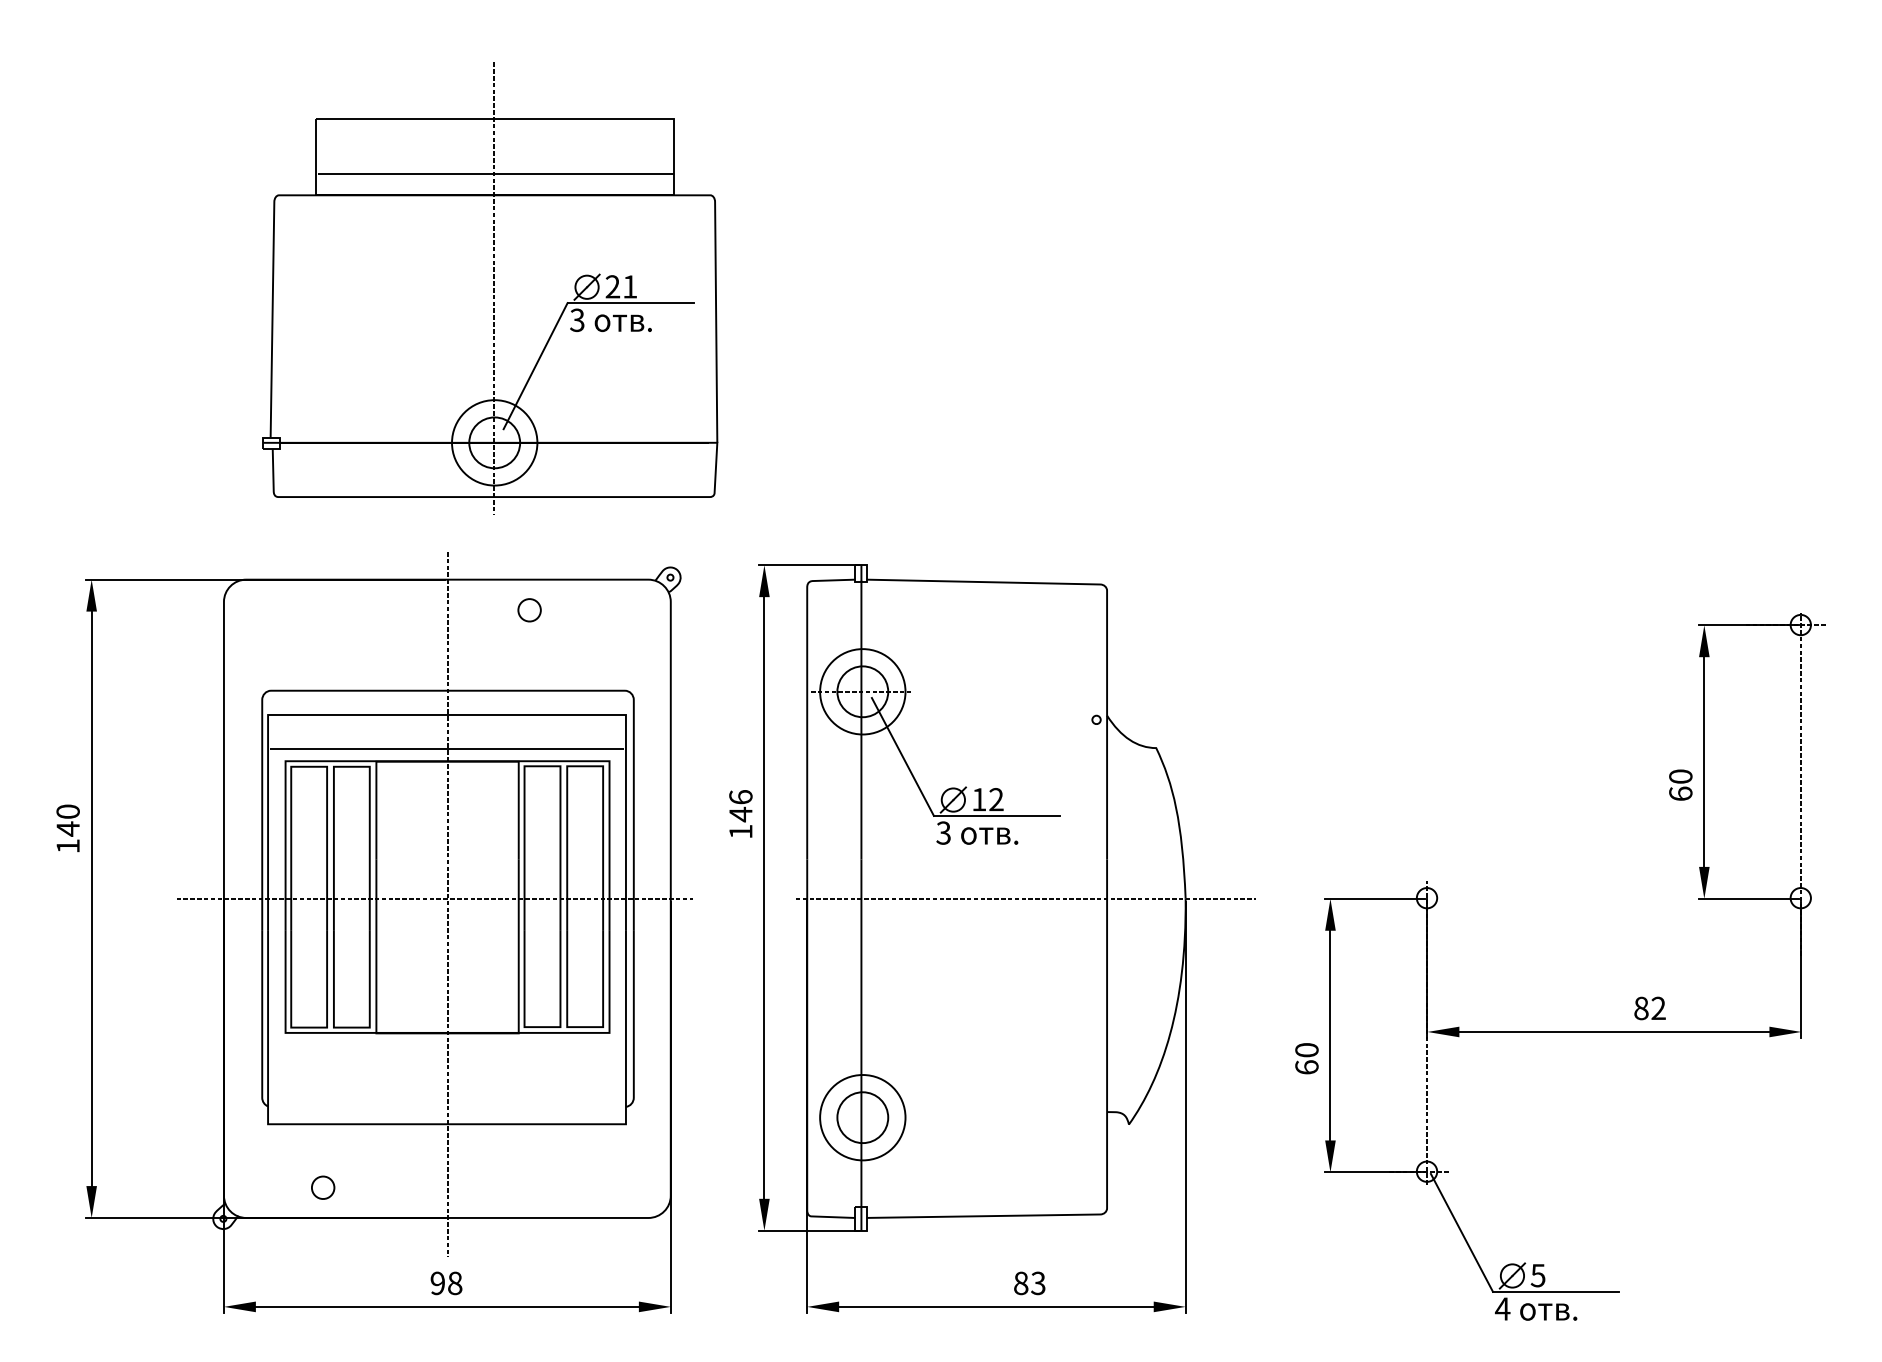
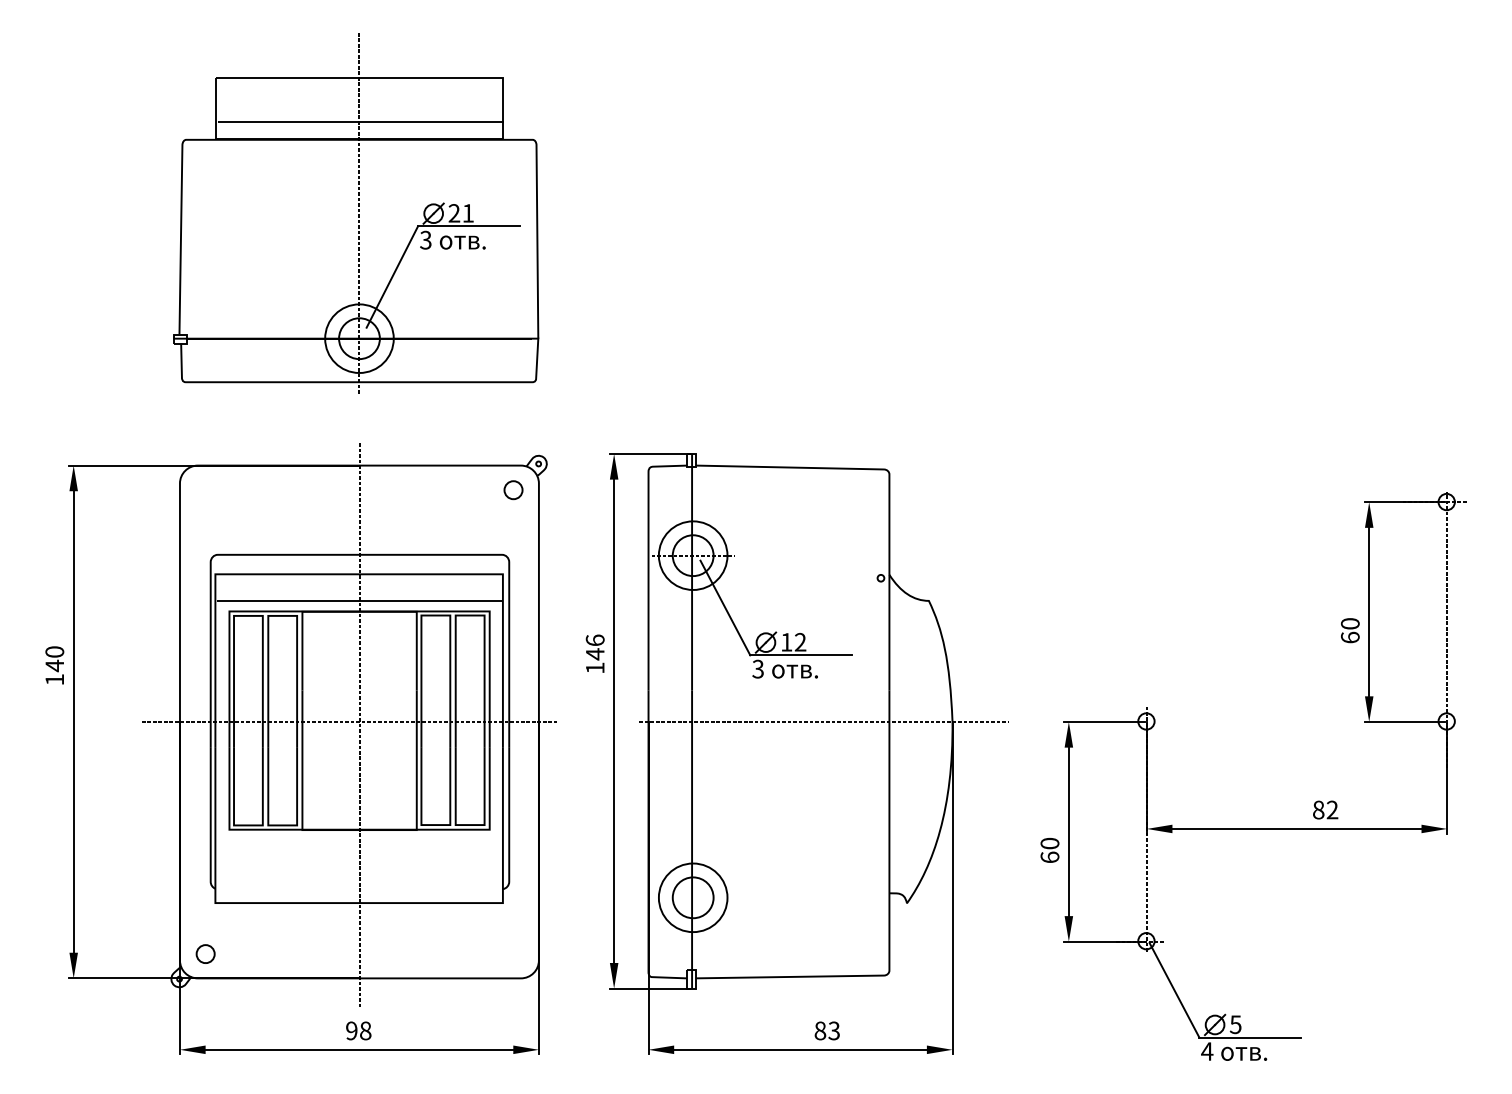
part: (491, 287) -> (356, 213), moved
part: (529, 610) -> (513, 490), moved
part: (322, 1187) -> (205, 953), moved

